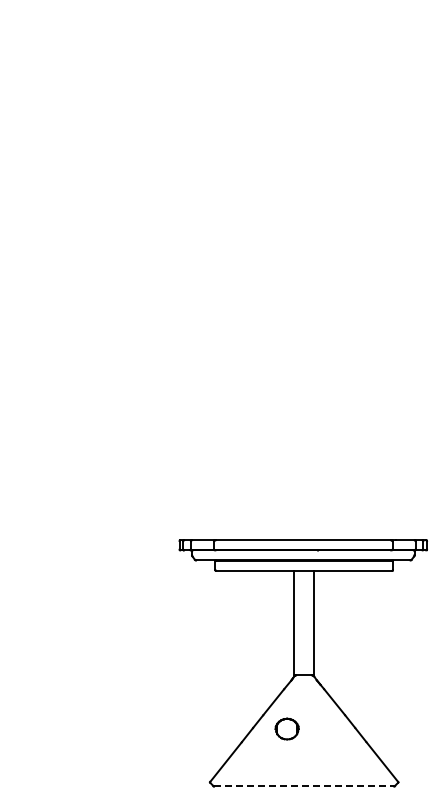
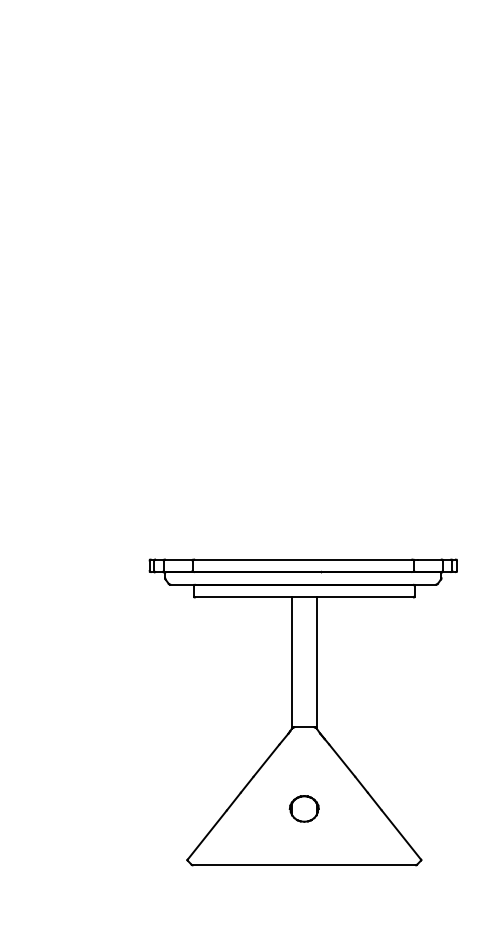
part: (286, 728) -> (303, 808), moved
line: (304, 786) -> (304, 865), dashed -> solid

